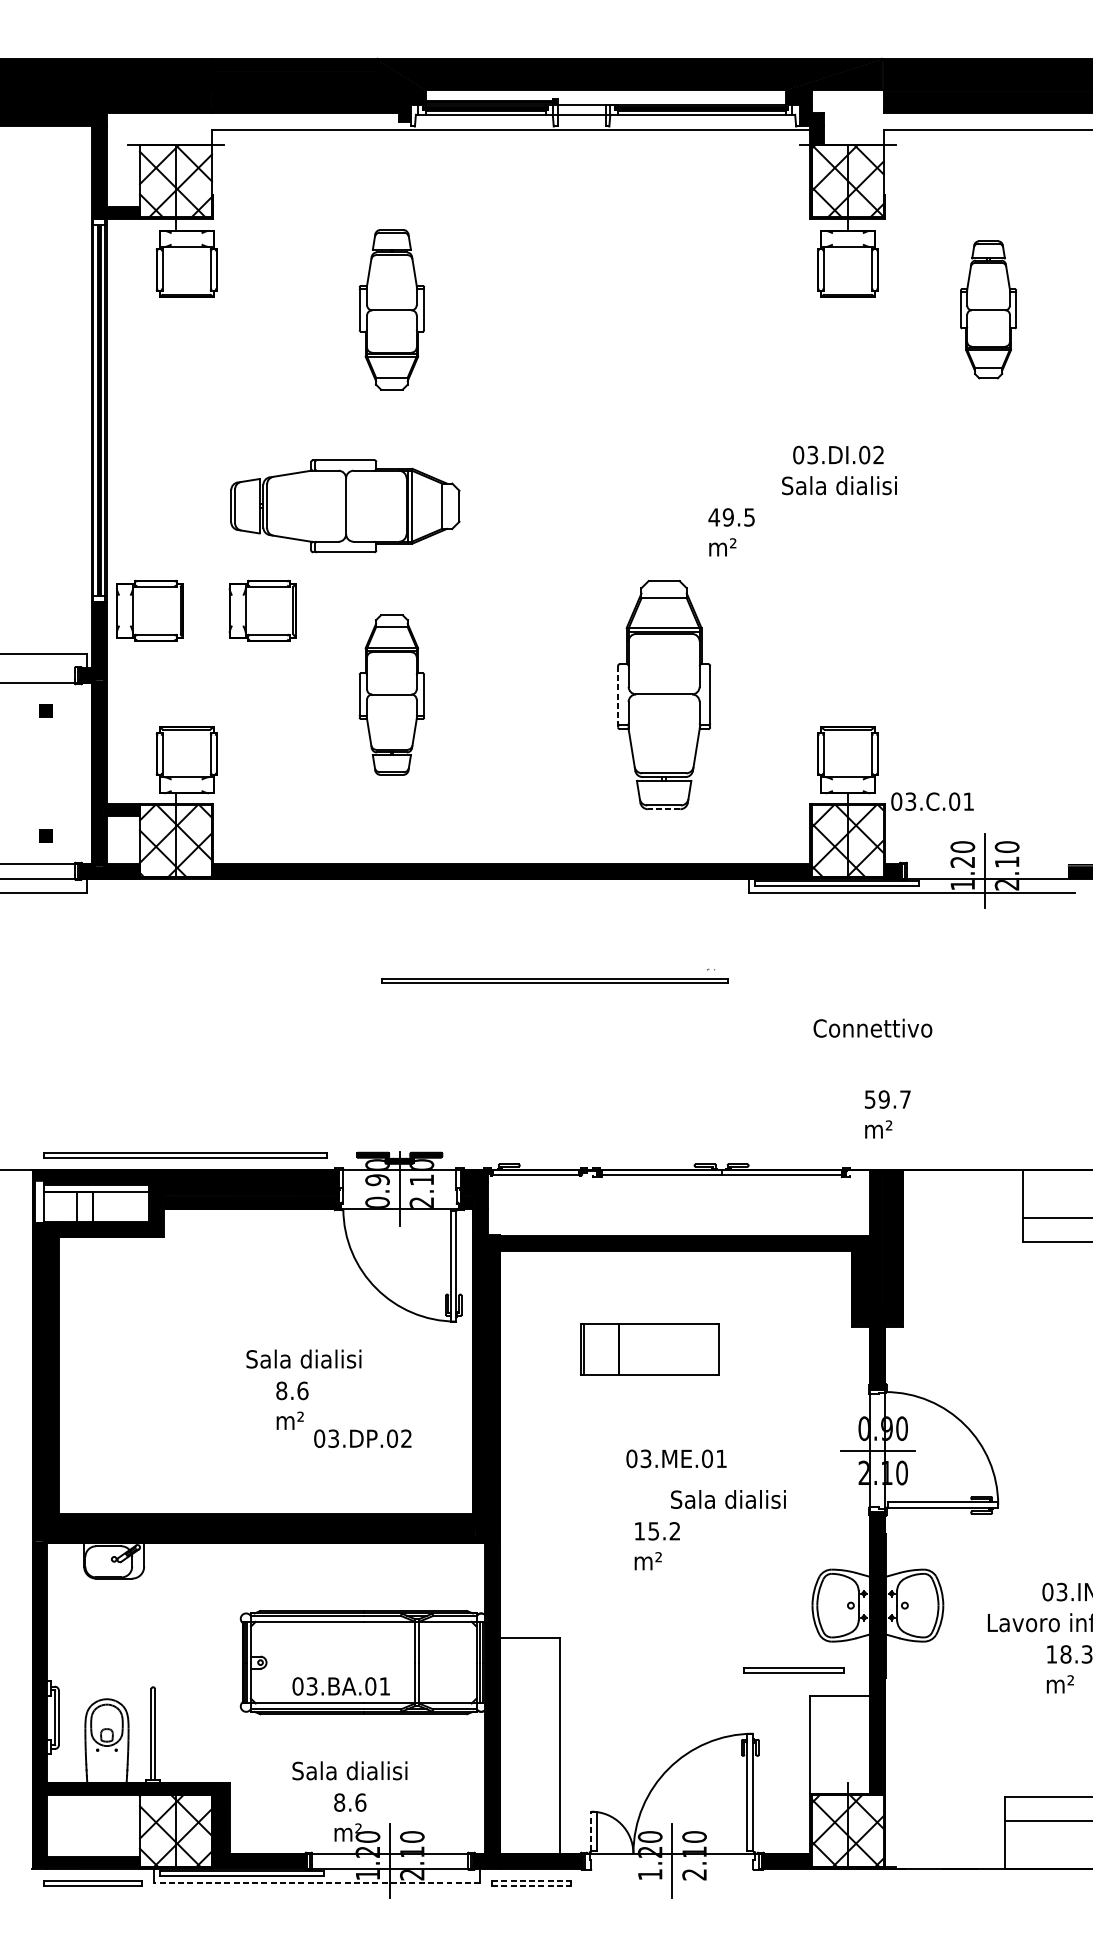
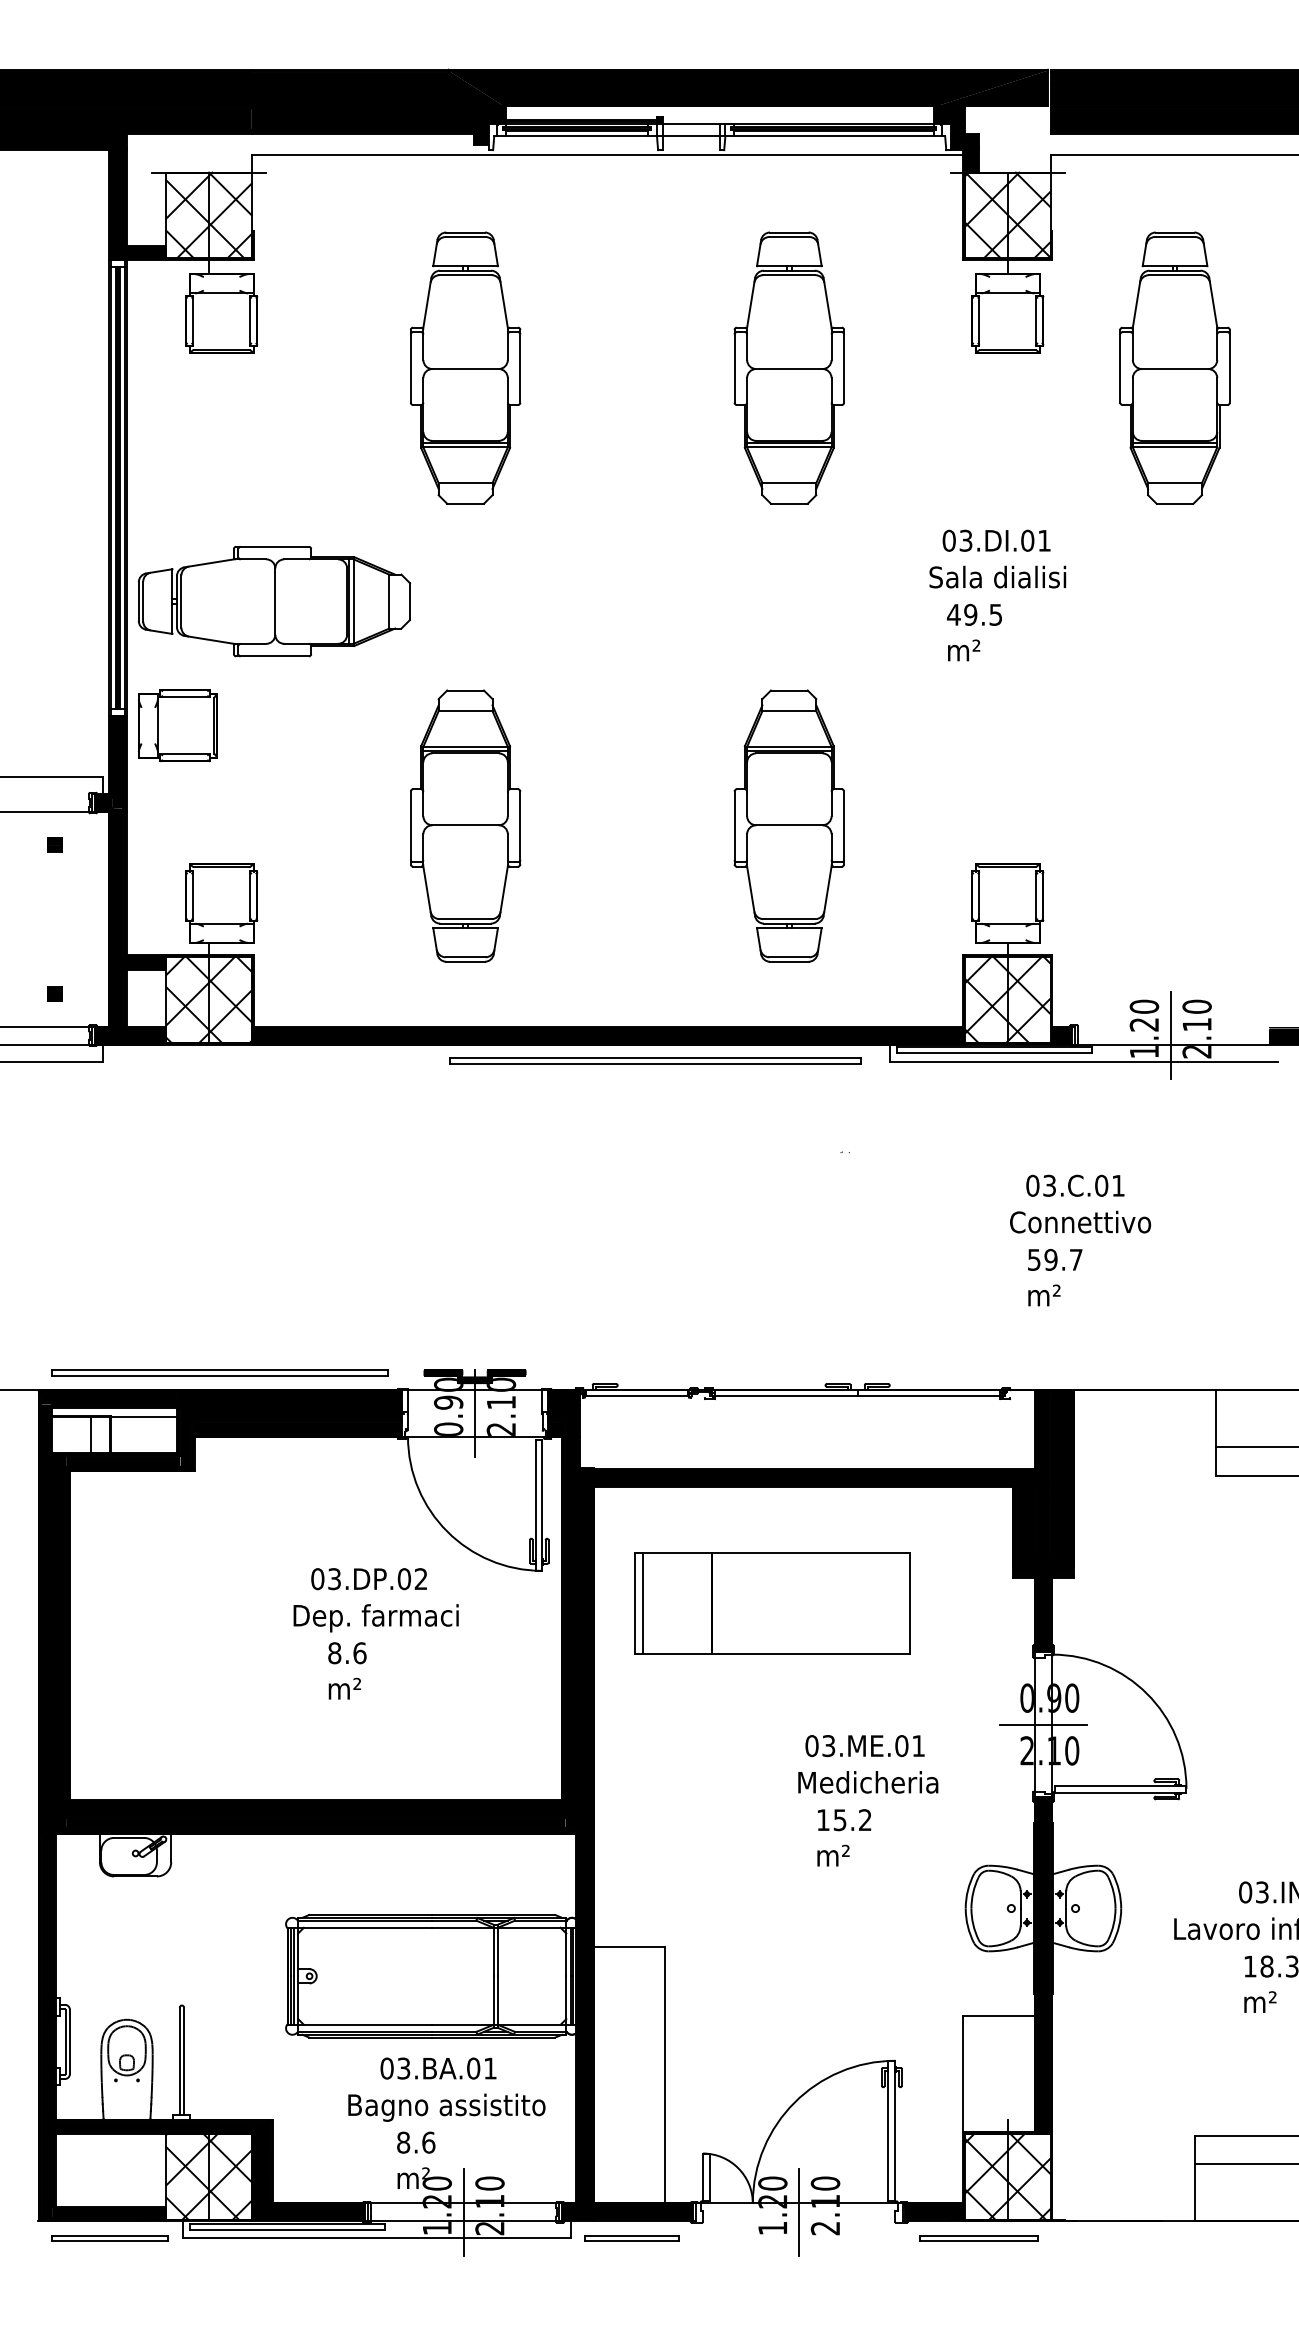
part: (391, 309) -> (465, 367), size x1.43
part: (663, 309) -> (788, 367), added
part: (988, 309) -> (1174, 367), size x1.67
text: (878, 454) -> (1044, 540), 03.DI.02 -> 03.DI.01
part: (345, 506) -> (274, 601), moved
text: (731, 532) -> (974, 632), moved
part: (262, 610) -> (311, 725), removed
part: (391, 694) -> (465, 825), size x1.43
line: (618, 696) -> (734, 827), dashed -> solid
text: (932, 801) -> (1075, 1185), moved
line: (663, 808) -> (788, 961), dashed -> solid
part: (554, 980) -> (655, 1060), moved
text: (872, 1027) -> (1080, 1221), moved
text: (888, 1114) -> (1055, 1277), moved
fill: (39, 1201) -> (46, 1428), added
part: (649, 1349) -> (772, 1603), size x1.67
text: (316, 1361) -> (375, 1618), Sala dialisi -> Dep. farmaci
text: (362, 1439) -> (368, 1579), moved
text: (676, 1459) -> (864, 1746), moved
text: (729, 1499) -> (867, 1782), Sala dialisi -> Medicheria
text: (657, 1545) -> (844, 1837), moved
part: (793, 1670) -> (978, 2238), moved
text: (341, 1686) -> (438, 2068), moved
text: (375, 1773) -> (446, 2107), Sala dialisi -> Bagno assistito
line: (591, 1831) -> (702, 2177), dashed -> solid
line: (531, 1880) -> (631, 2235), dashed -> solid
line: (316, 1883) -> (376, 2238), dashed -> solid
line: (531, 1885) -> (631, 2241), dashed -> solid

